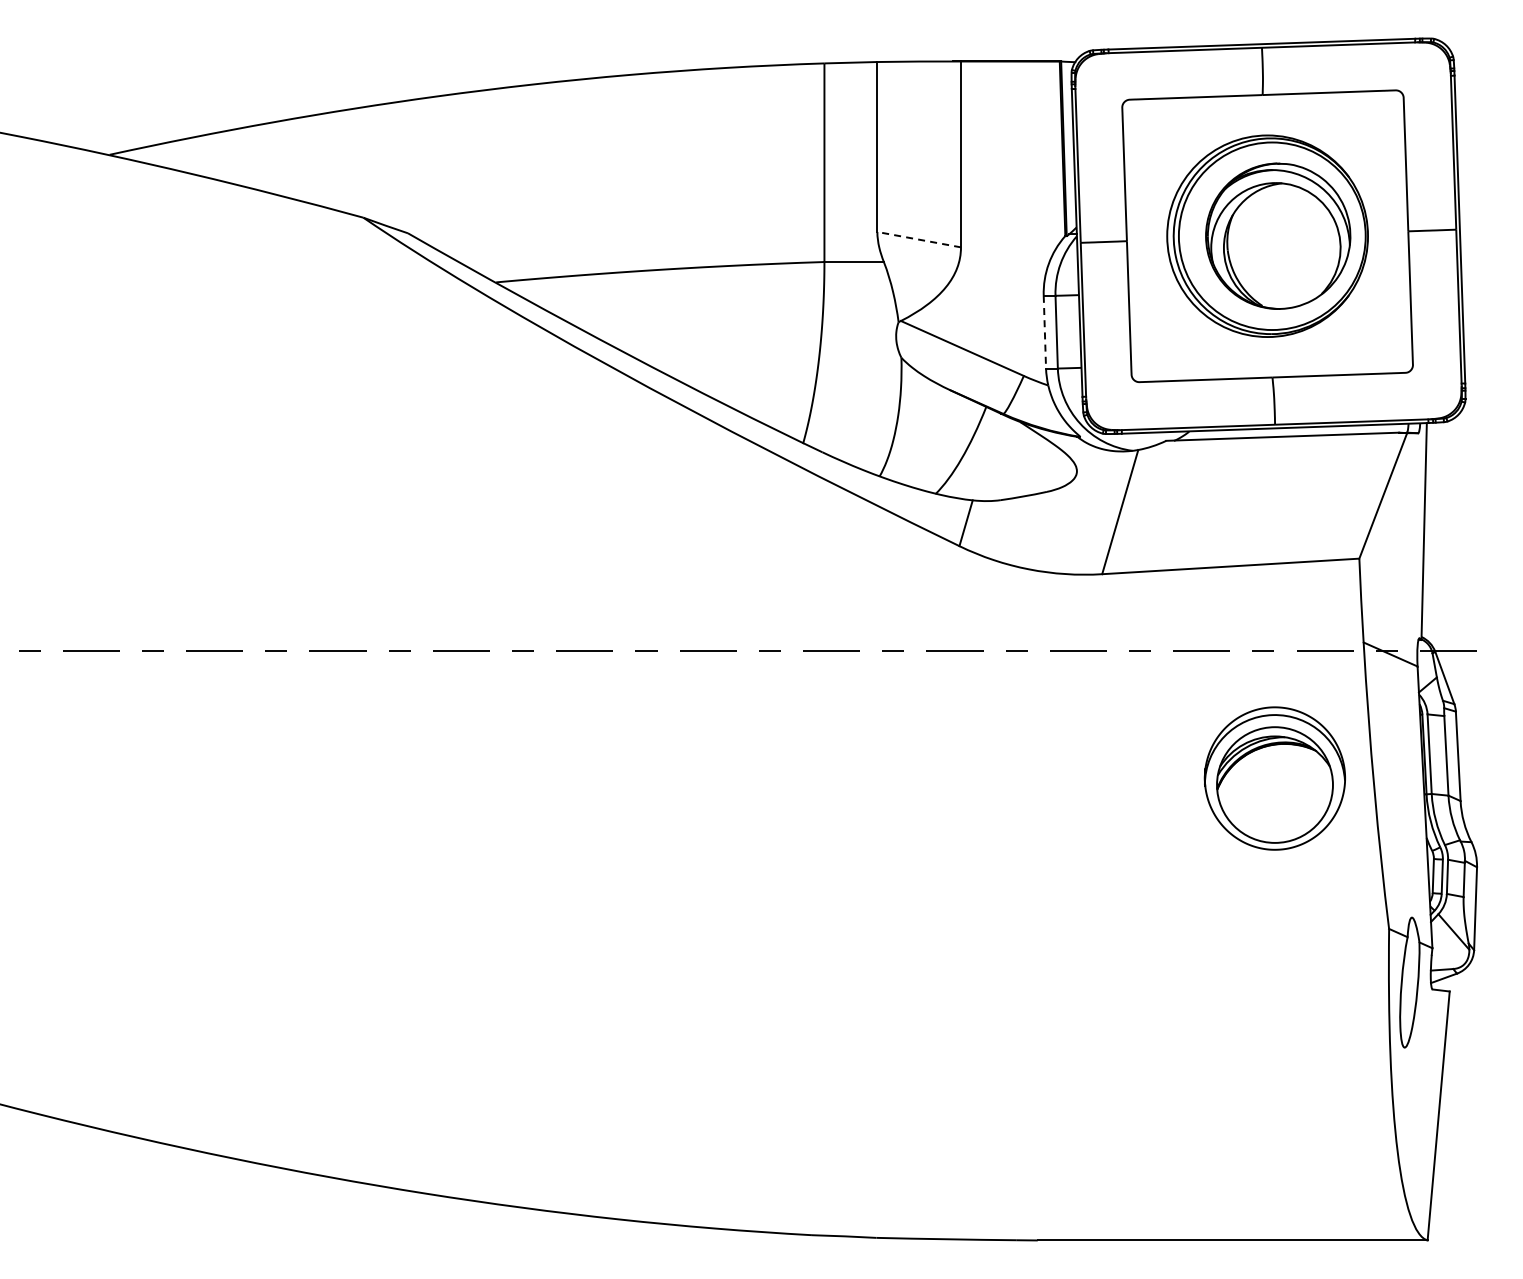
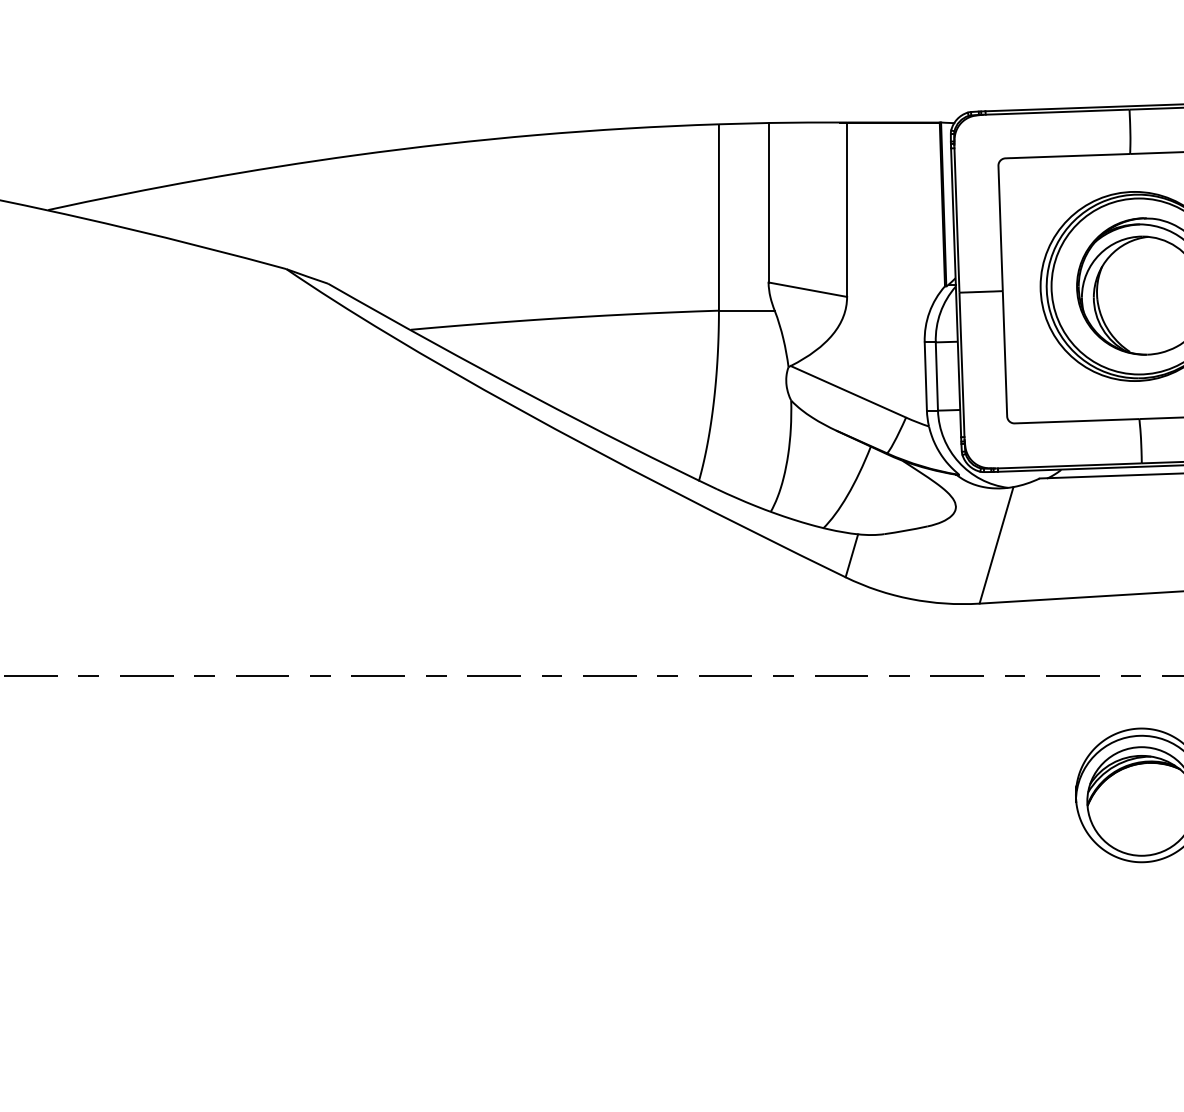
line: (919, 239) -> (808, 289), dashed -> solid
line: (1044, 332) -> (925, 376), dashed -> solid

